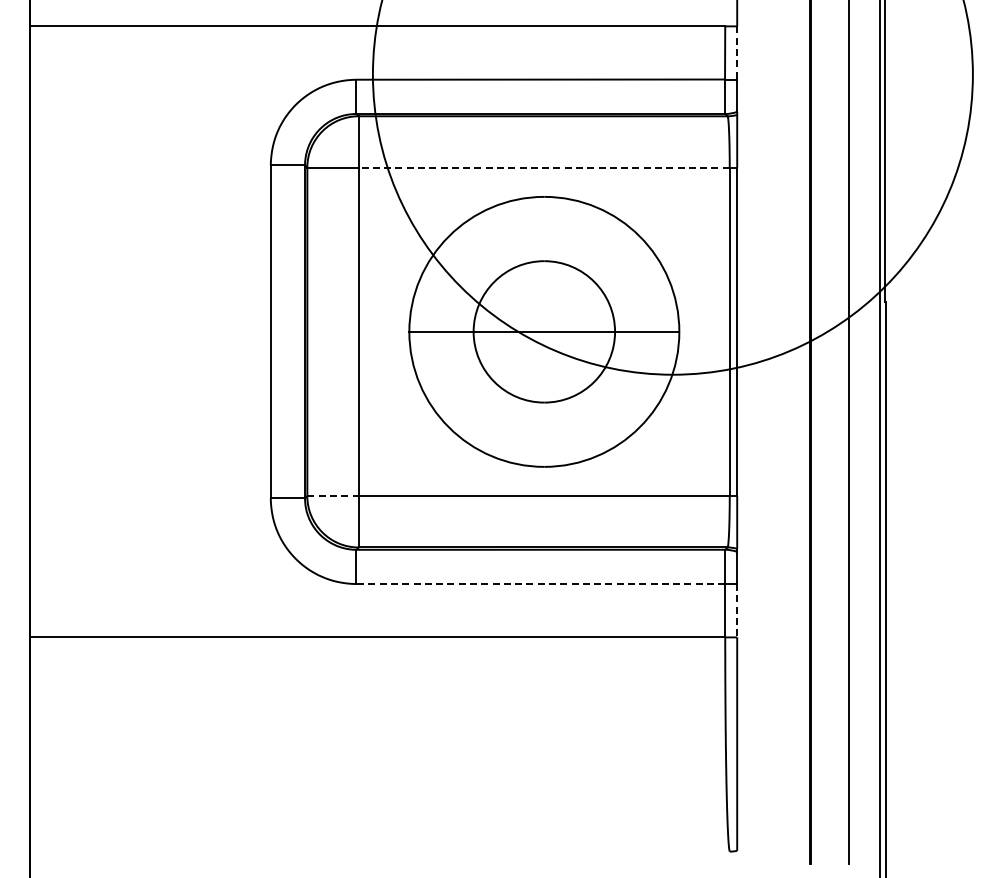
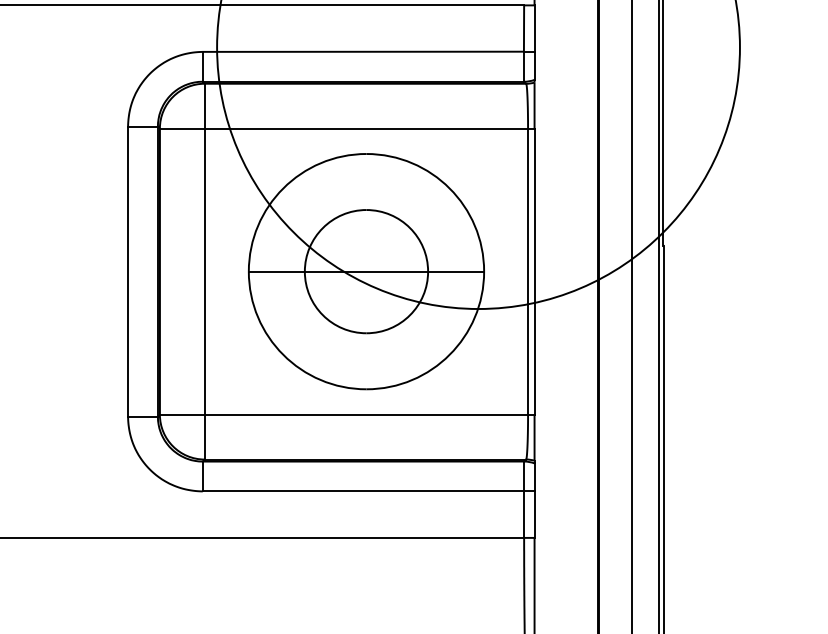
line: (737, 53) -> (534, 29), dashed -> solid
line: (543, 167) -> (365, 128), dashed -> solid
line: (333, 496) -> (182, 415), dashed -> solid
line: (540, 584) -> (363, 491), dashed -> solid
line: (737, 610) -> (534, 514), dashed -> solid

